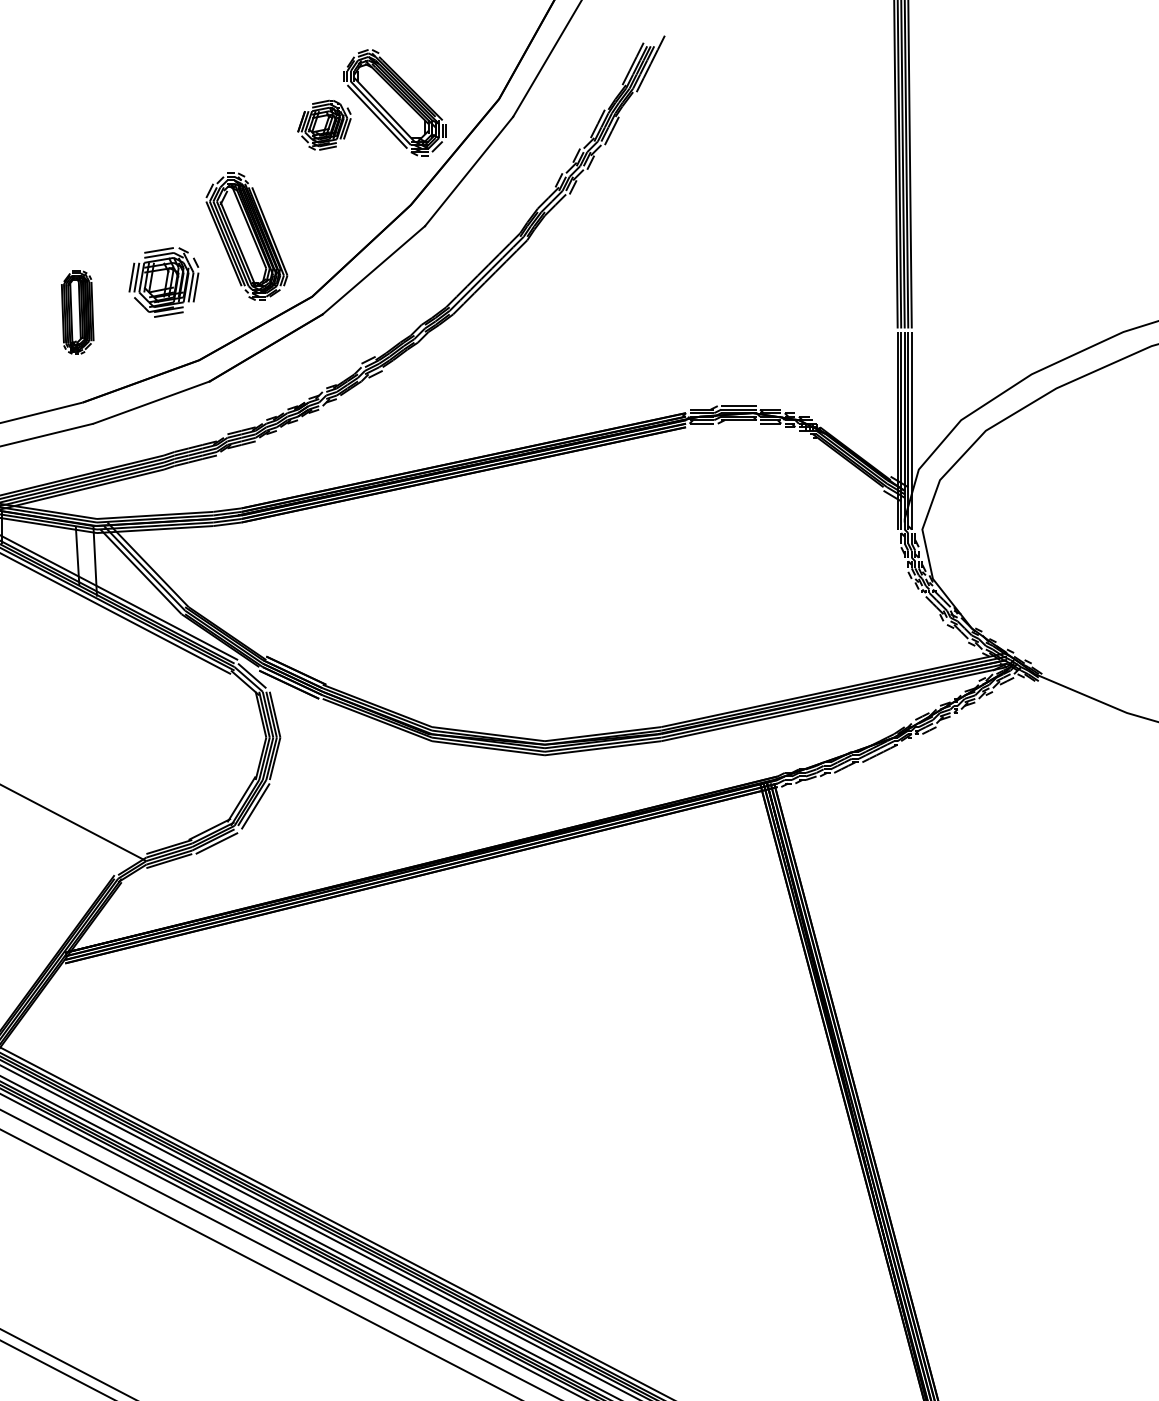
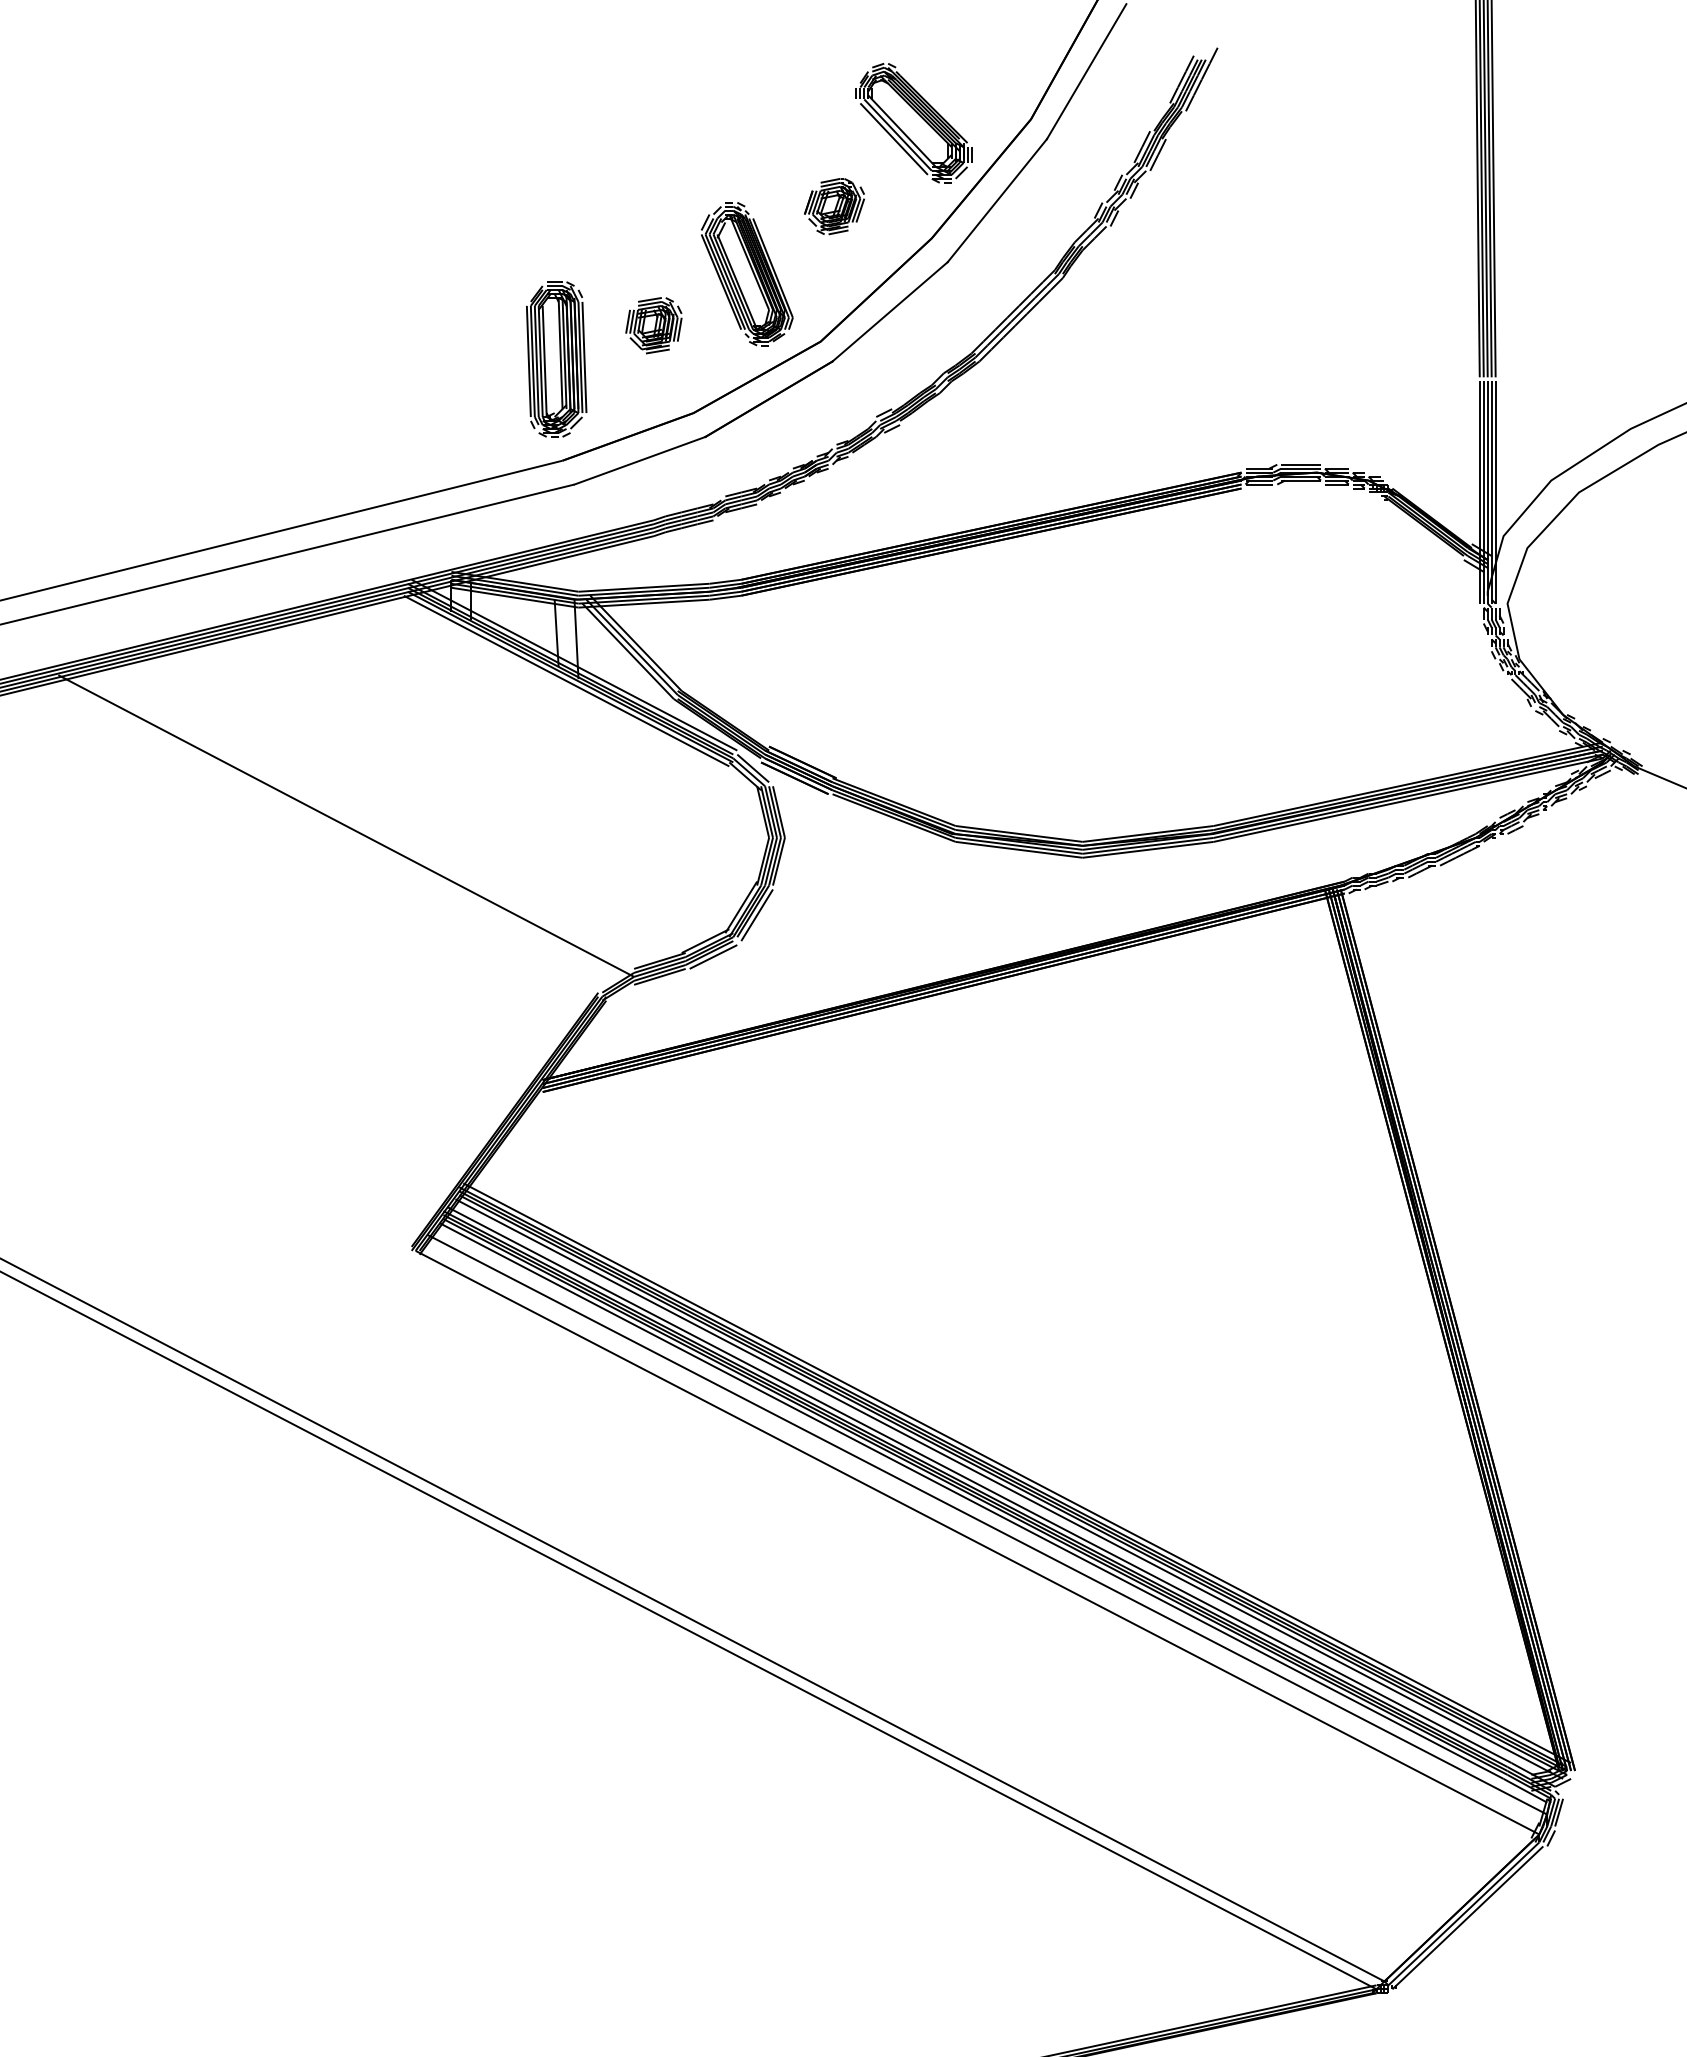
part: (324, 125) -> (834, 206), moved
part: (163, 282) -> (653, 325), size x0.71
part: (77, 312) -> (556, 359), size x1.67

